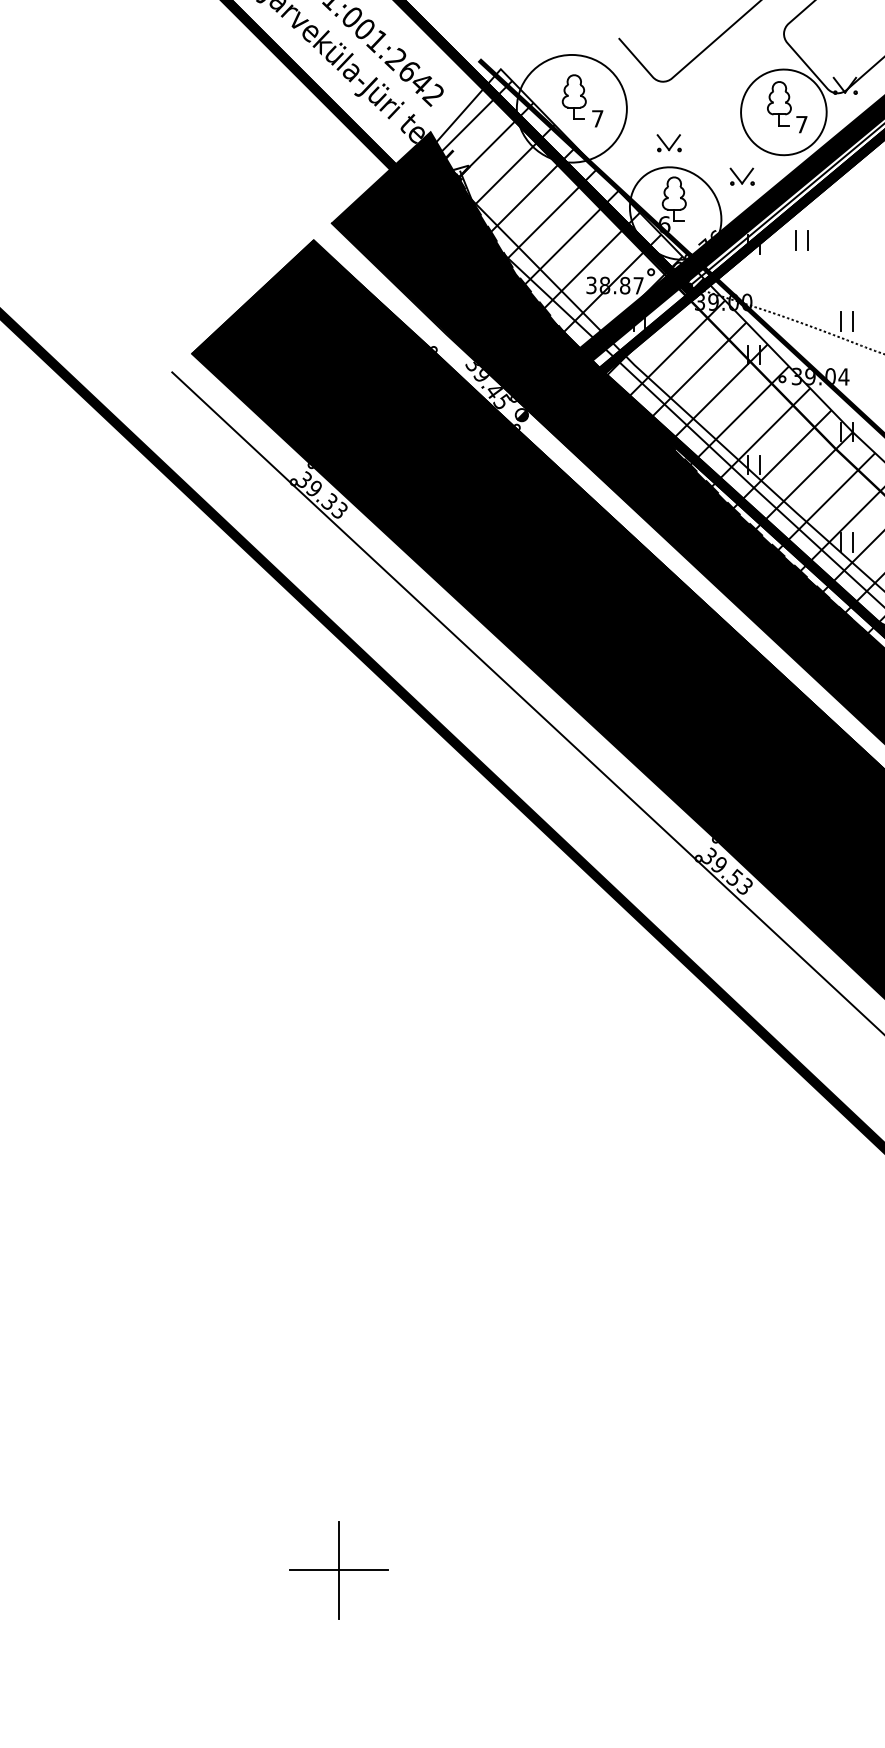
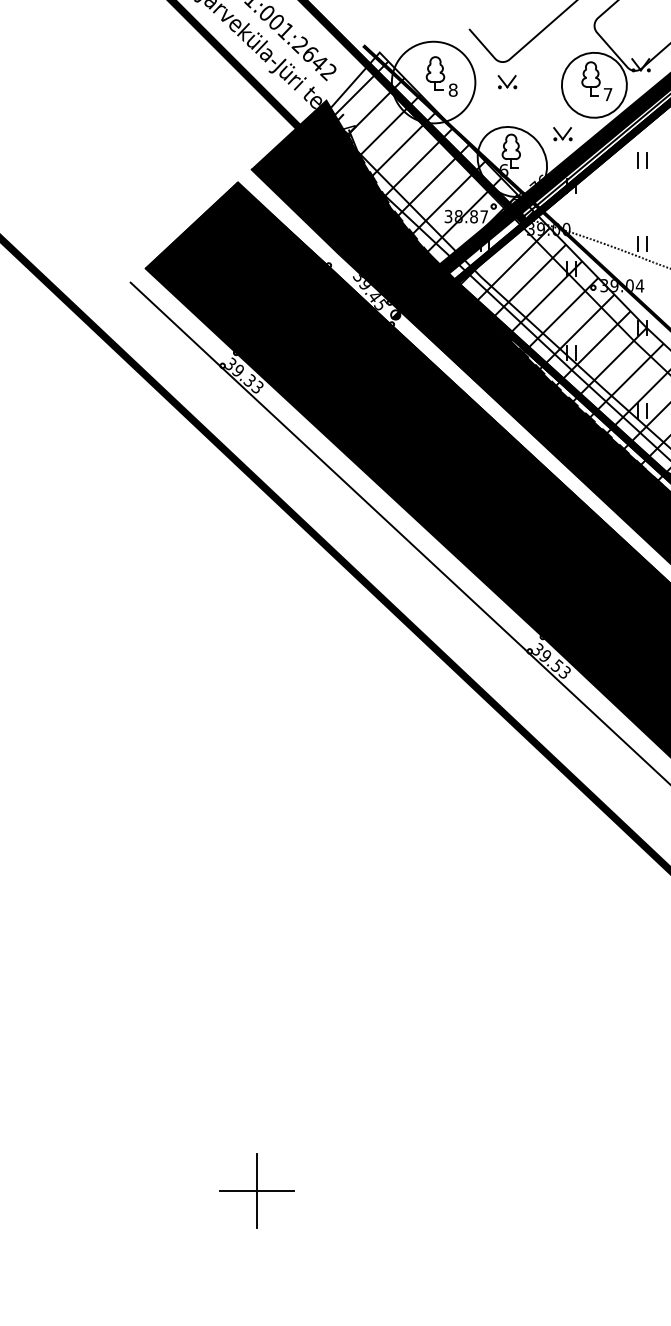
text: (597, 118) -> (453, 89), 7 -> 8
part: (668, 143) -> (506, 82), moved
part: (801, 240) -> (641, 160), moved

